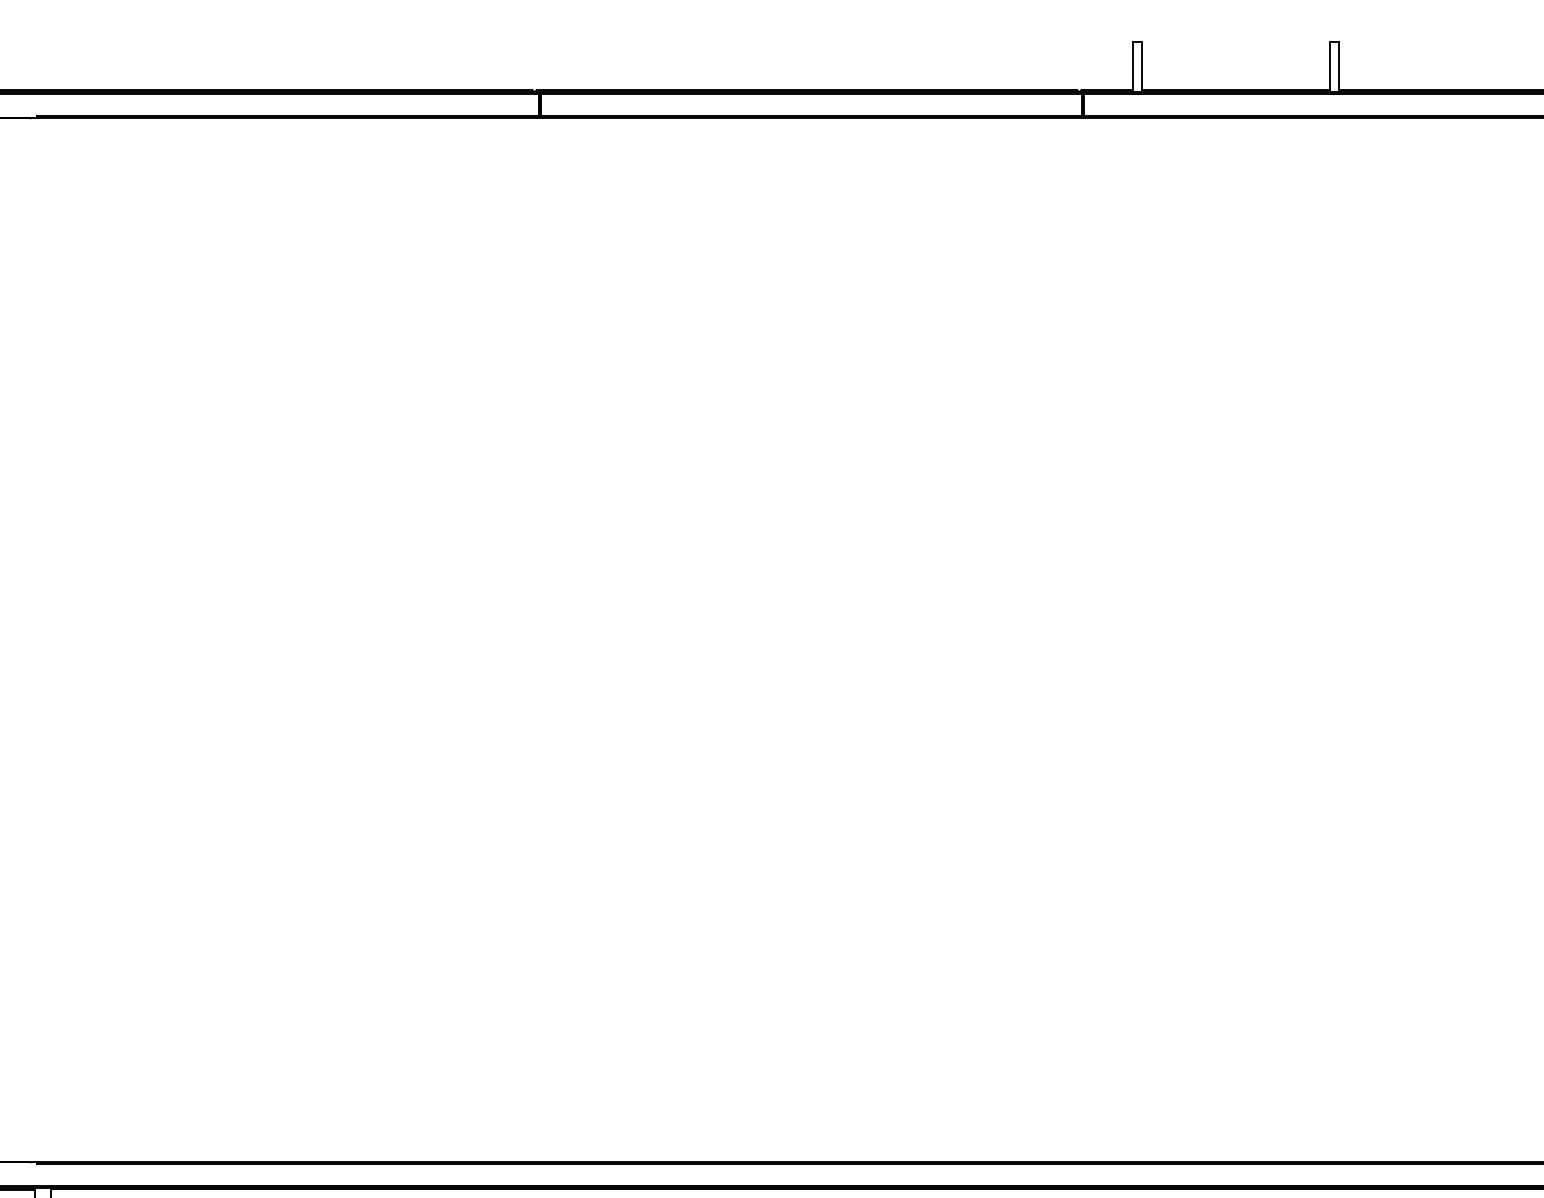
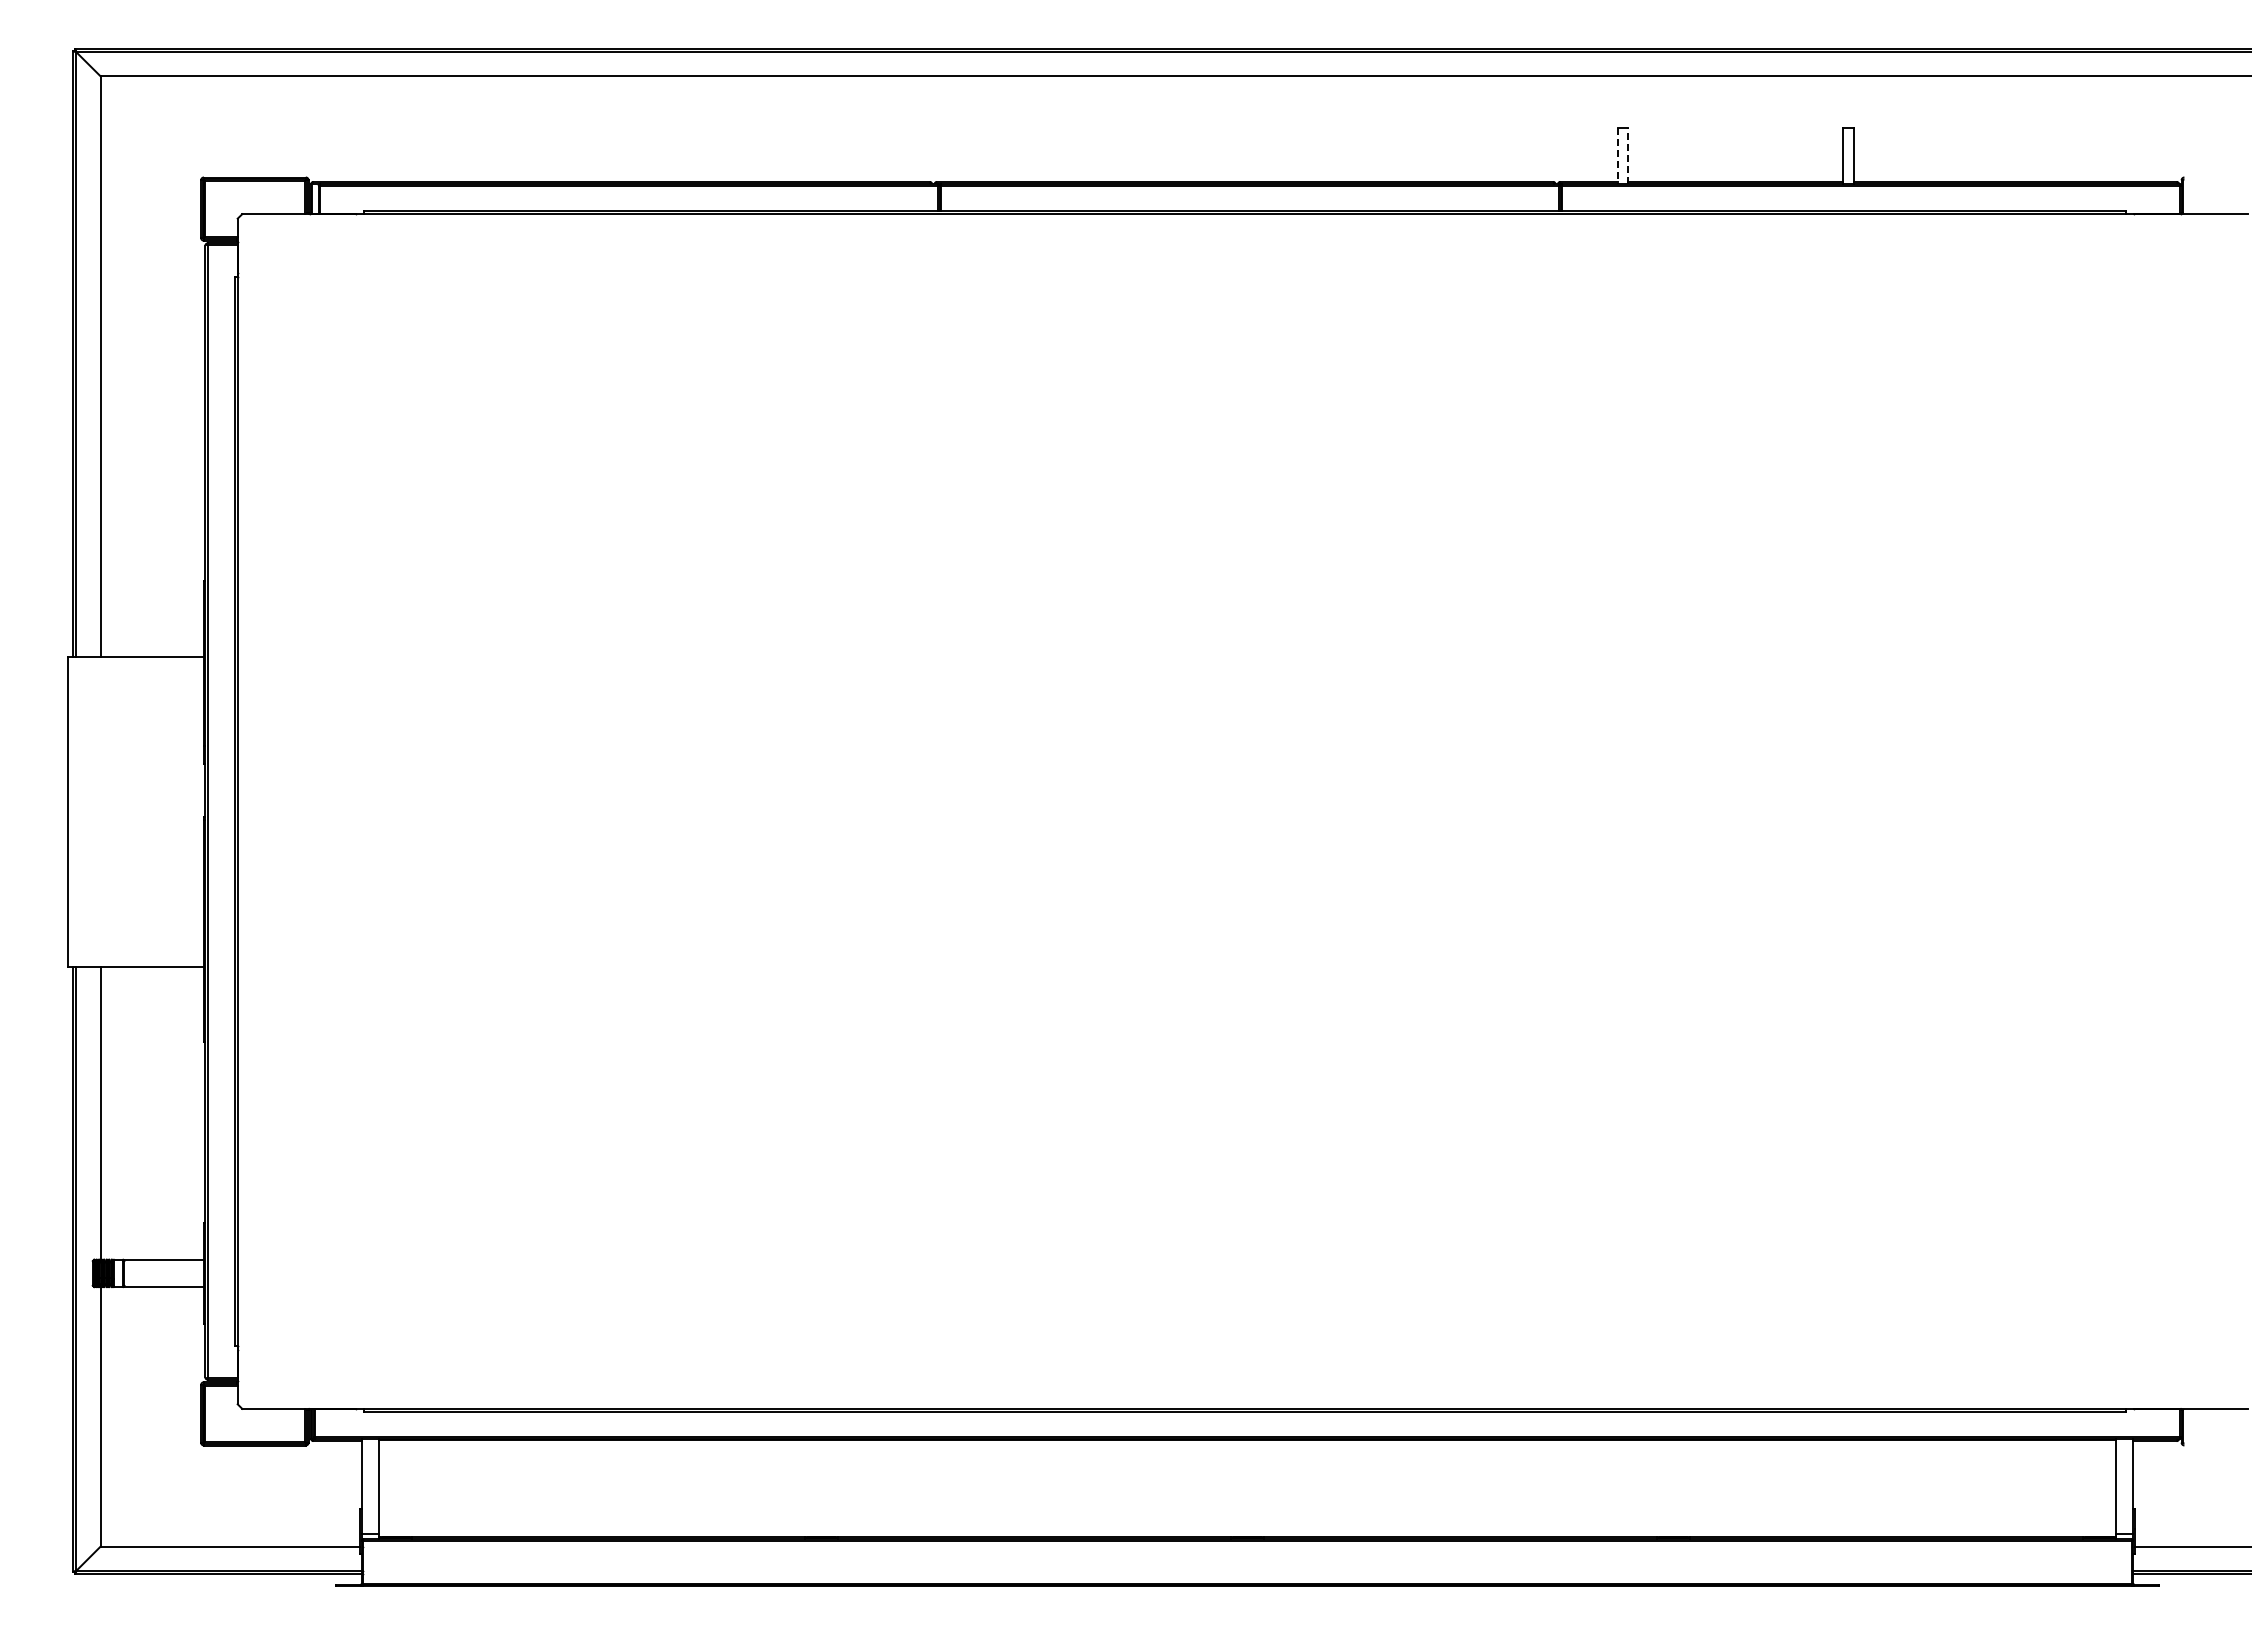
line: (1141, 66) -> (1628, 155), solid -> dashed
line: (1133, 67) -> (1618, 156), solid -> dashed

